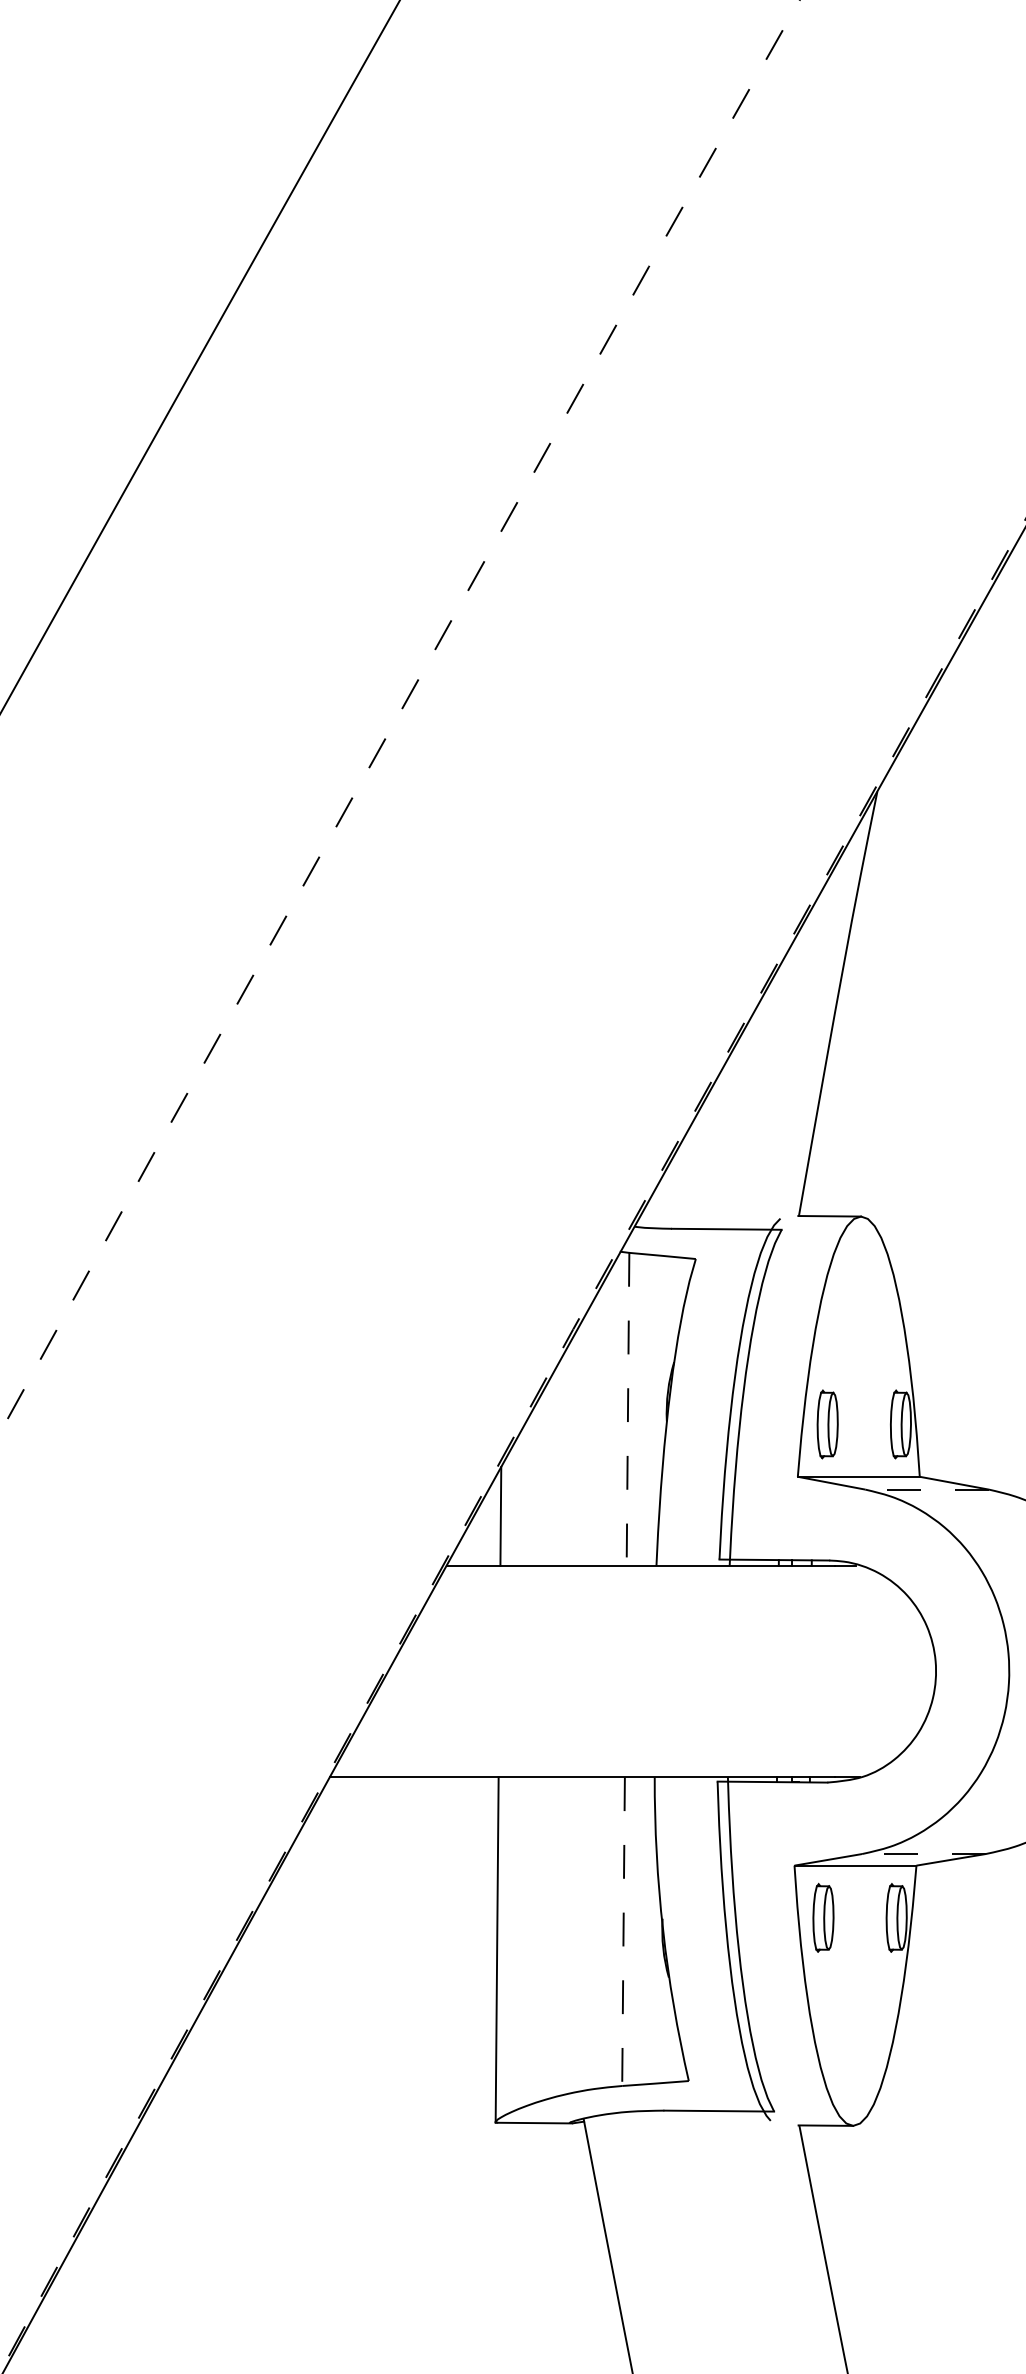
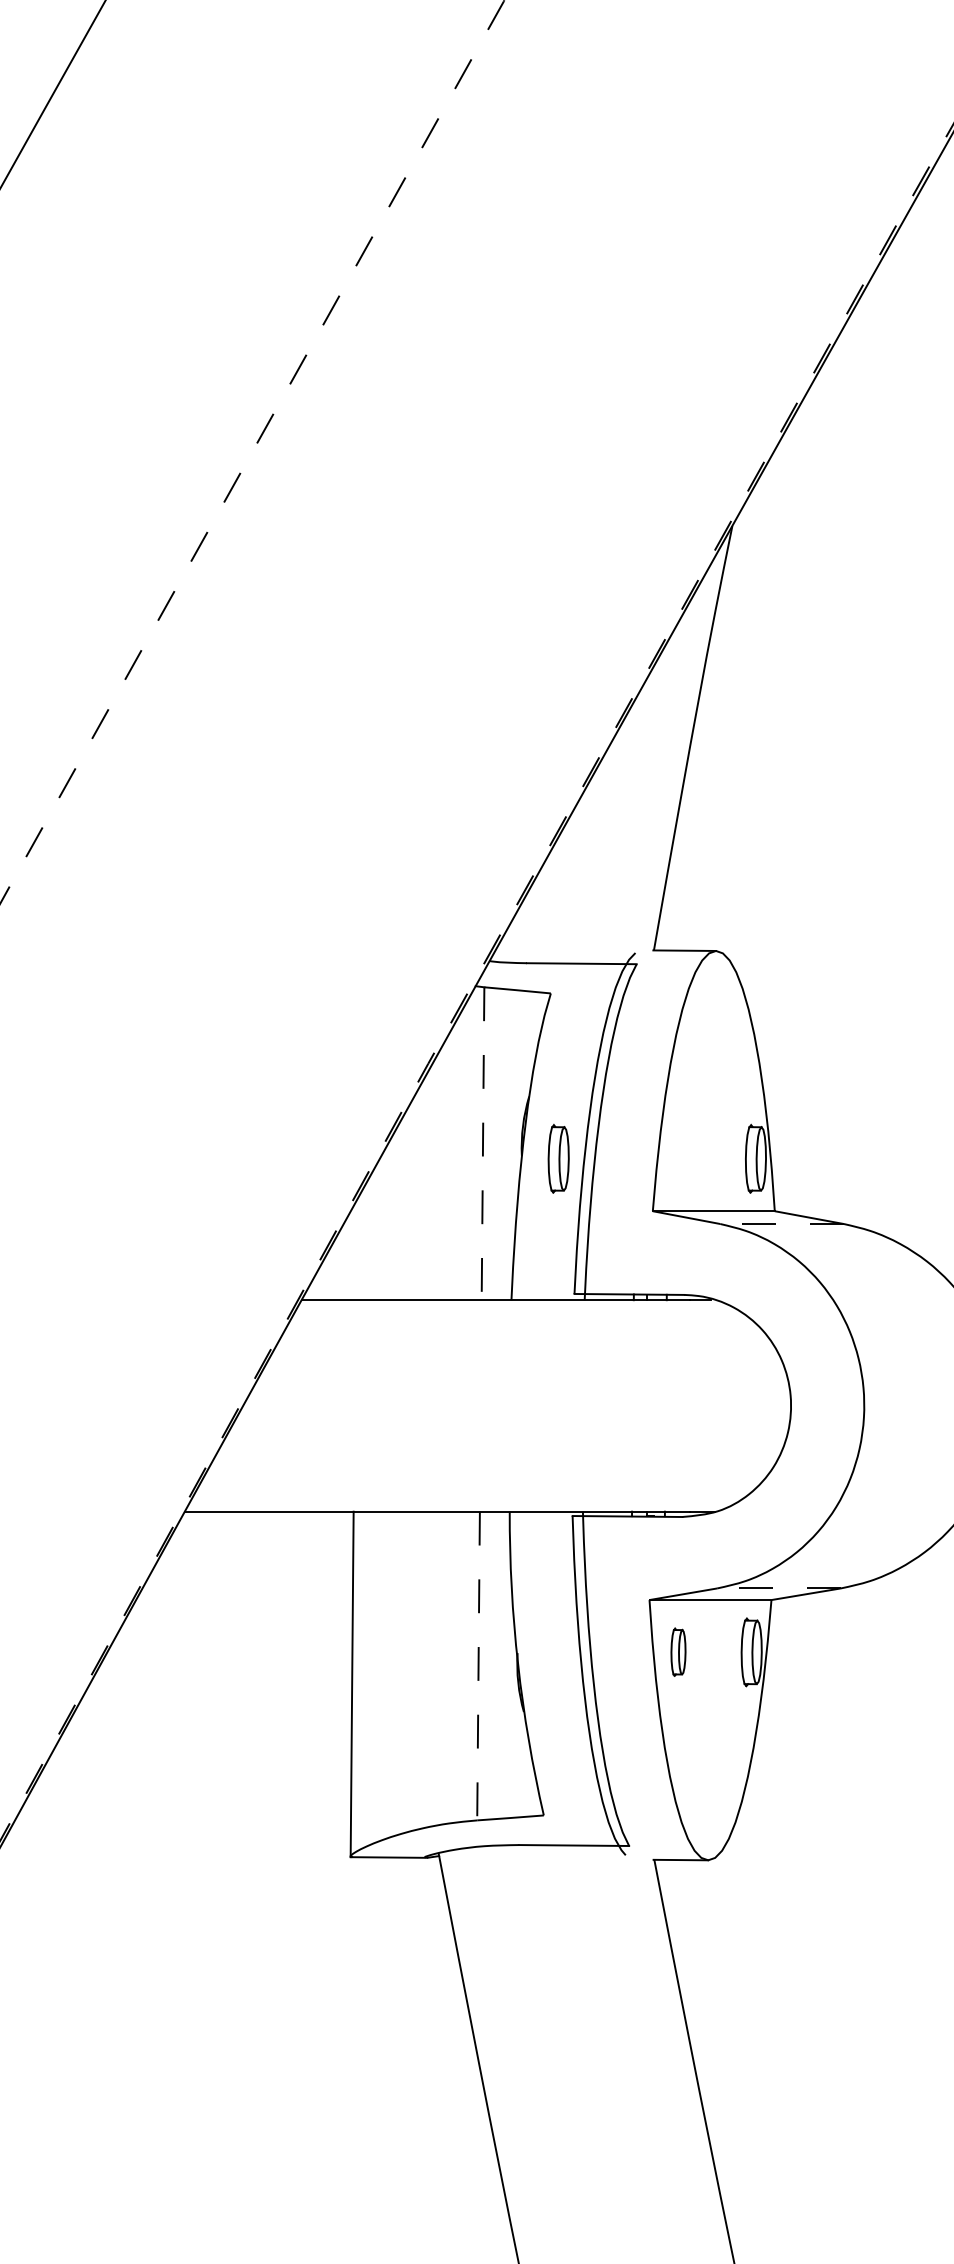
part: (827, 1424) -> (558, 1158), moved
line: (500, 1515) -> (355, 1249), removed
part: (823, 1917) -> (678, 1651), size x0.7

